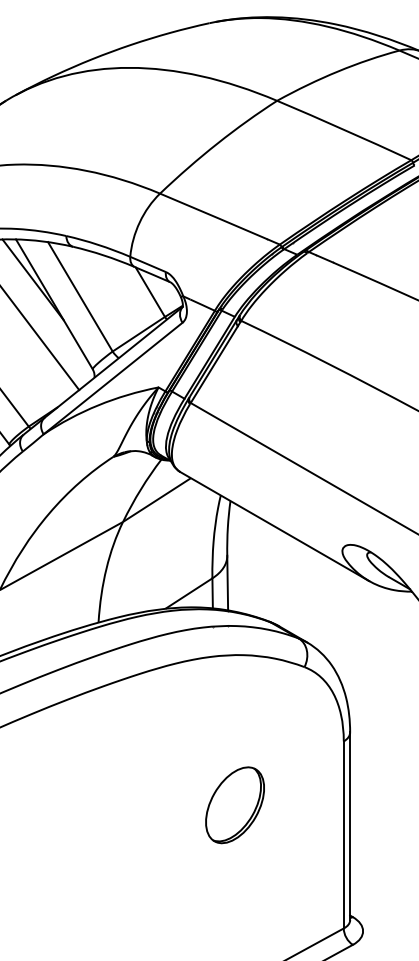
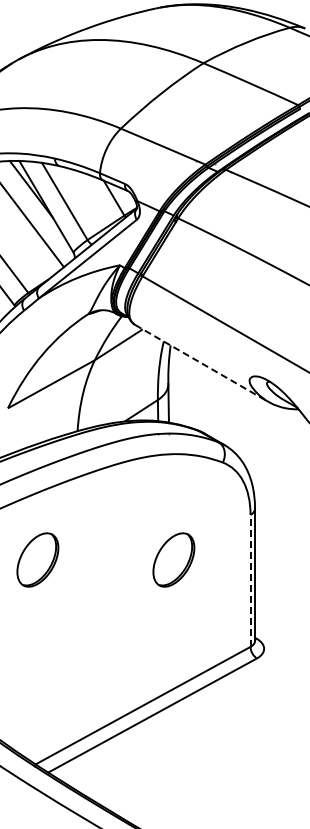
line: (274, 526) -> (201, 363), solid -> dashed
part: (41, 804) -> (37, 559), added
line: (343, 834) -> (250, 580), solid -> dashed

